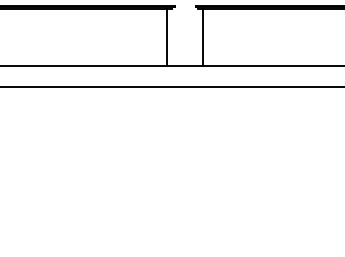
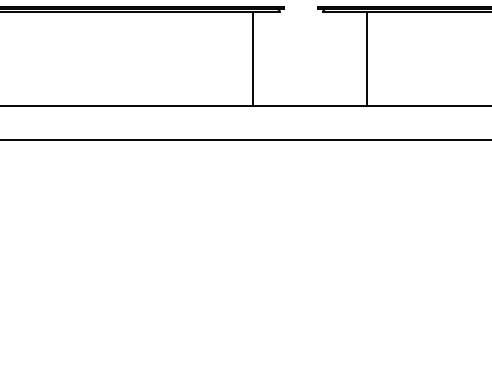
line: (167, 37) -> (252, 58), moved
line: (202, 37) -> (366, 58), moved

